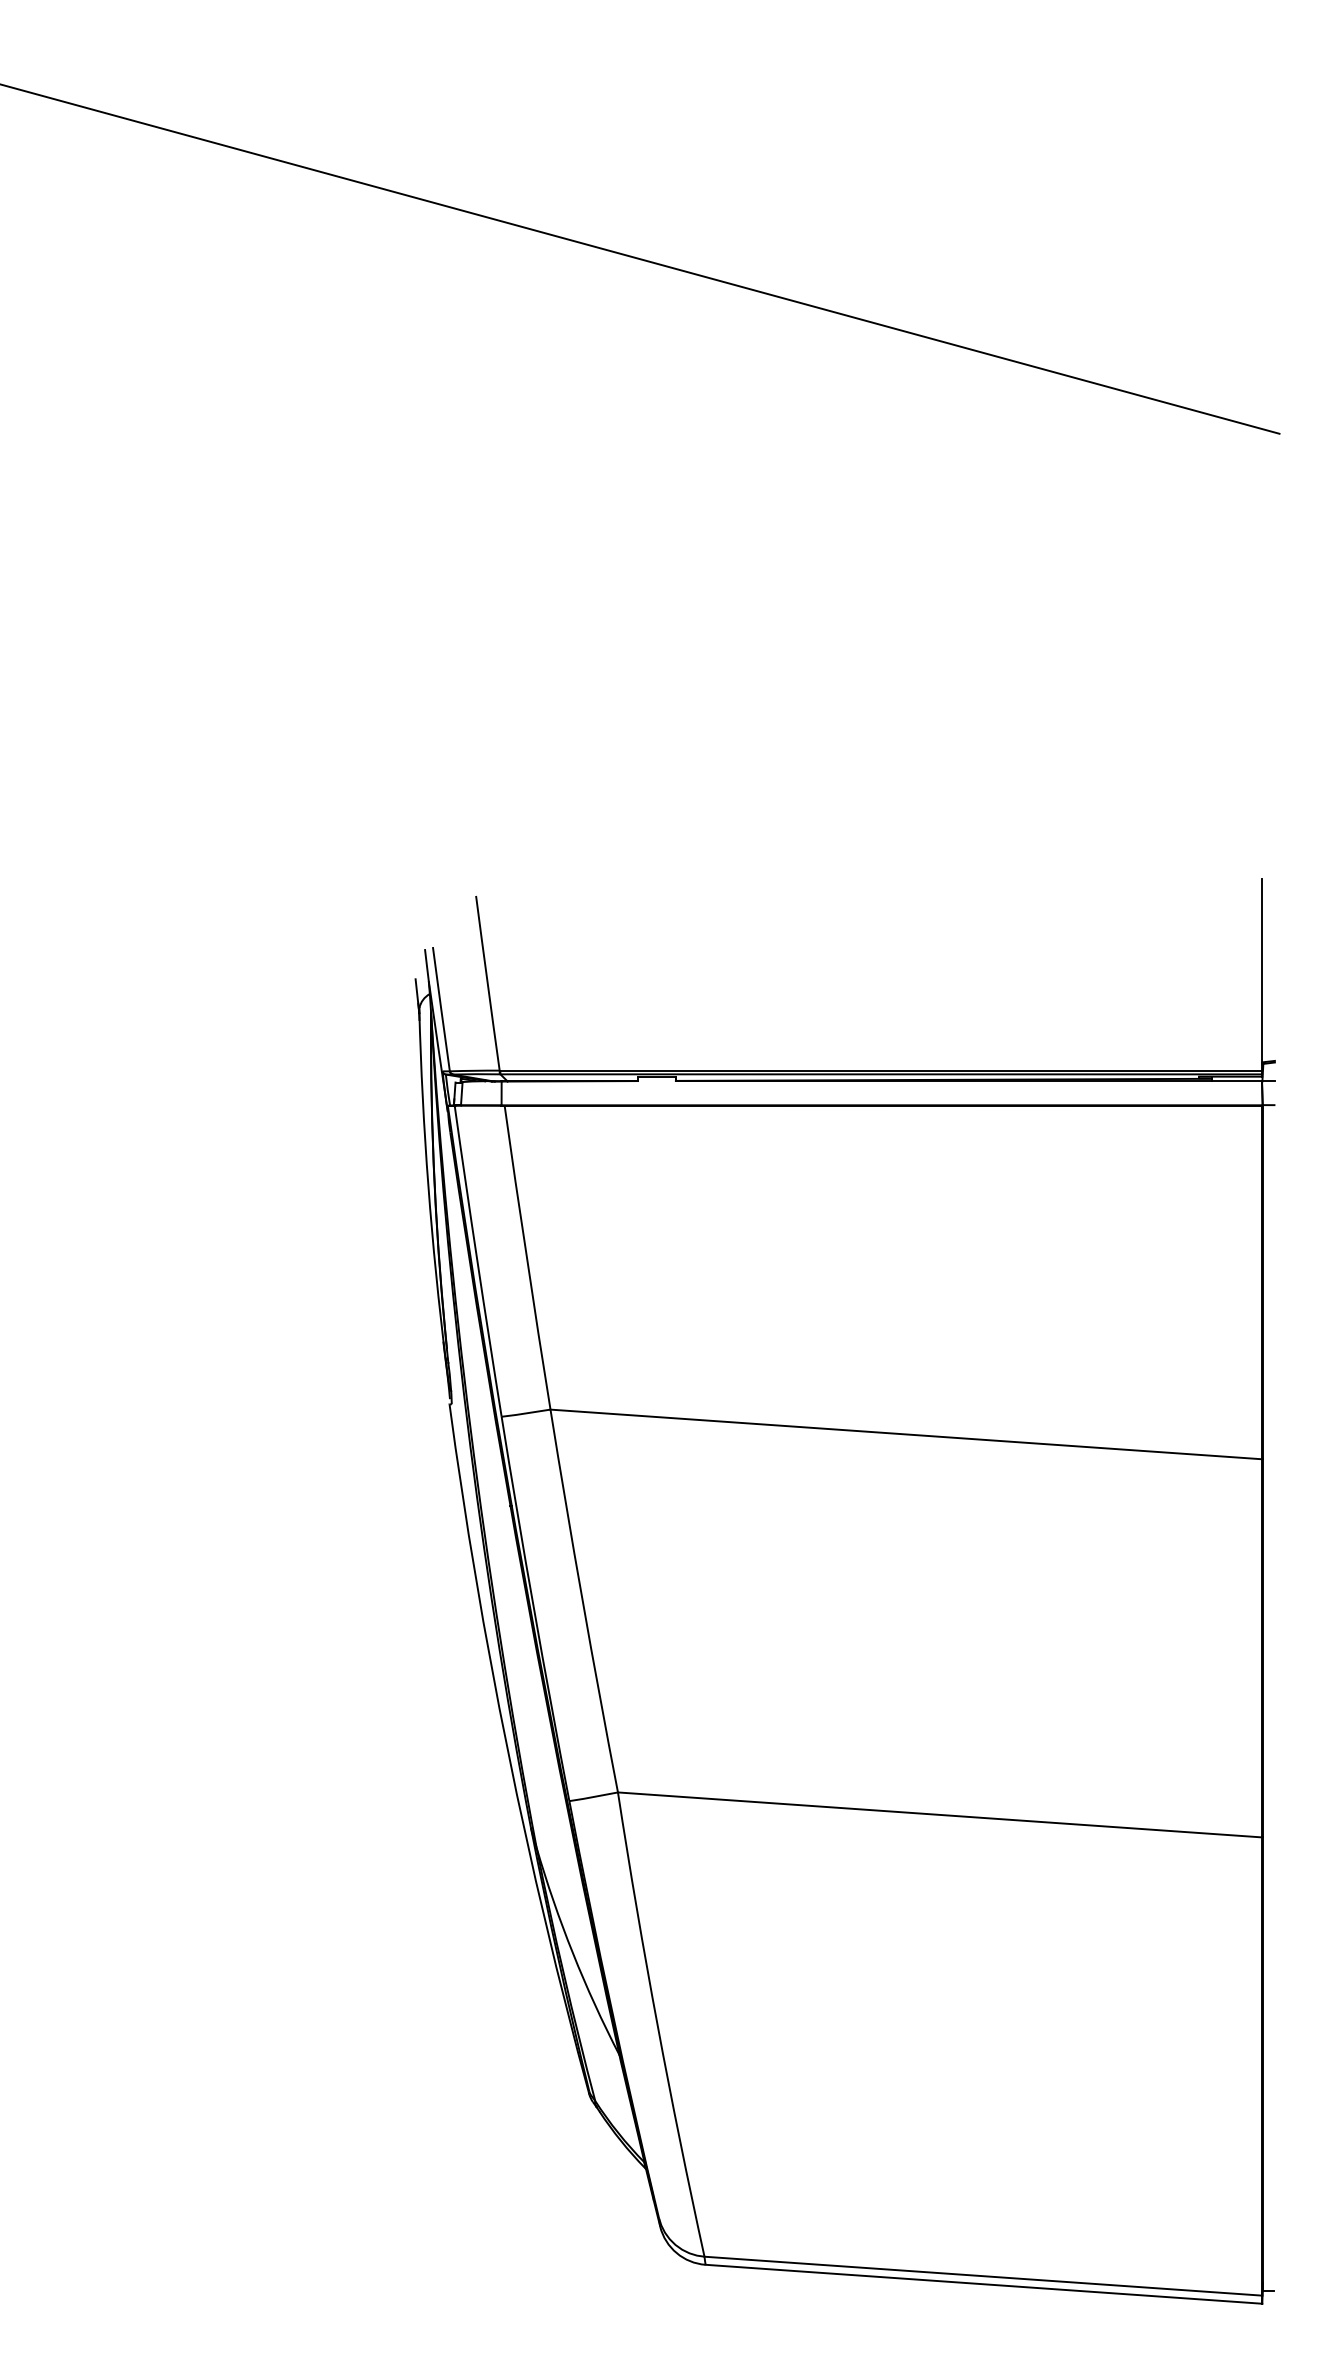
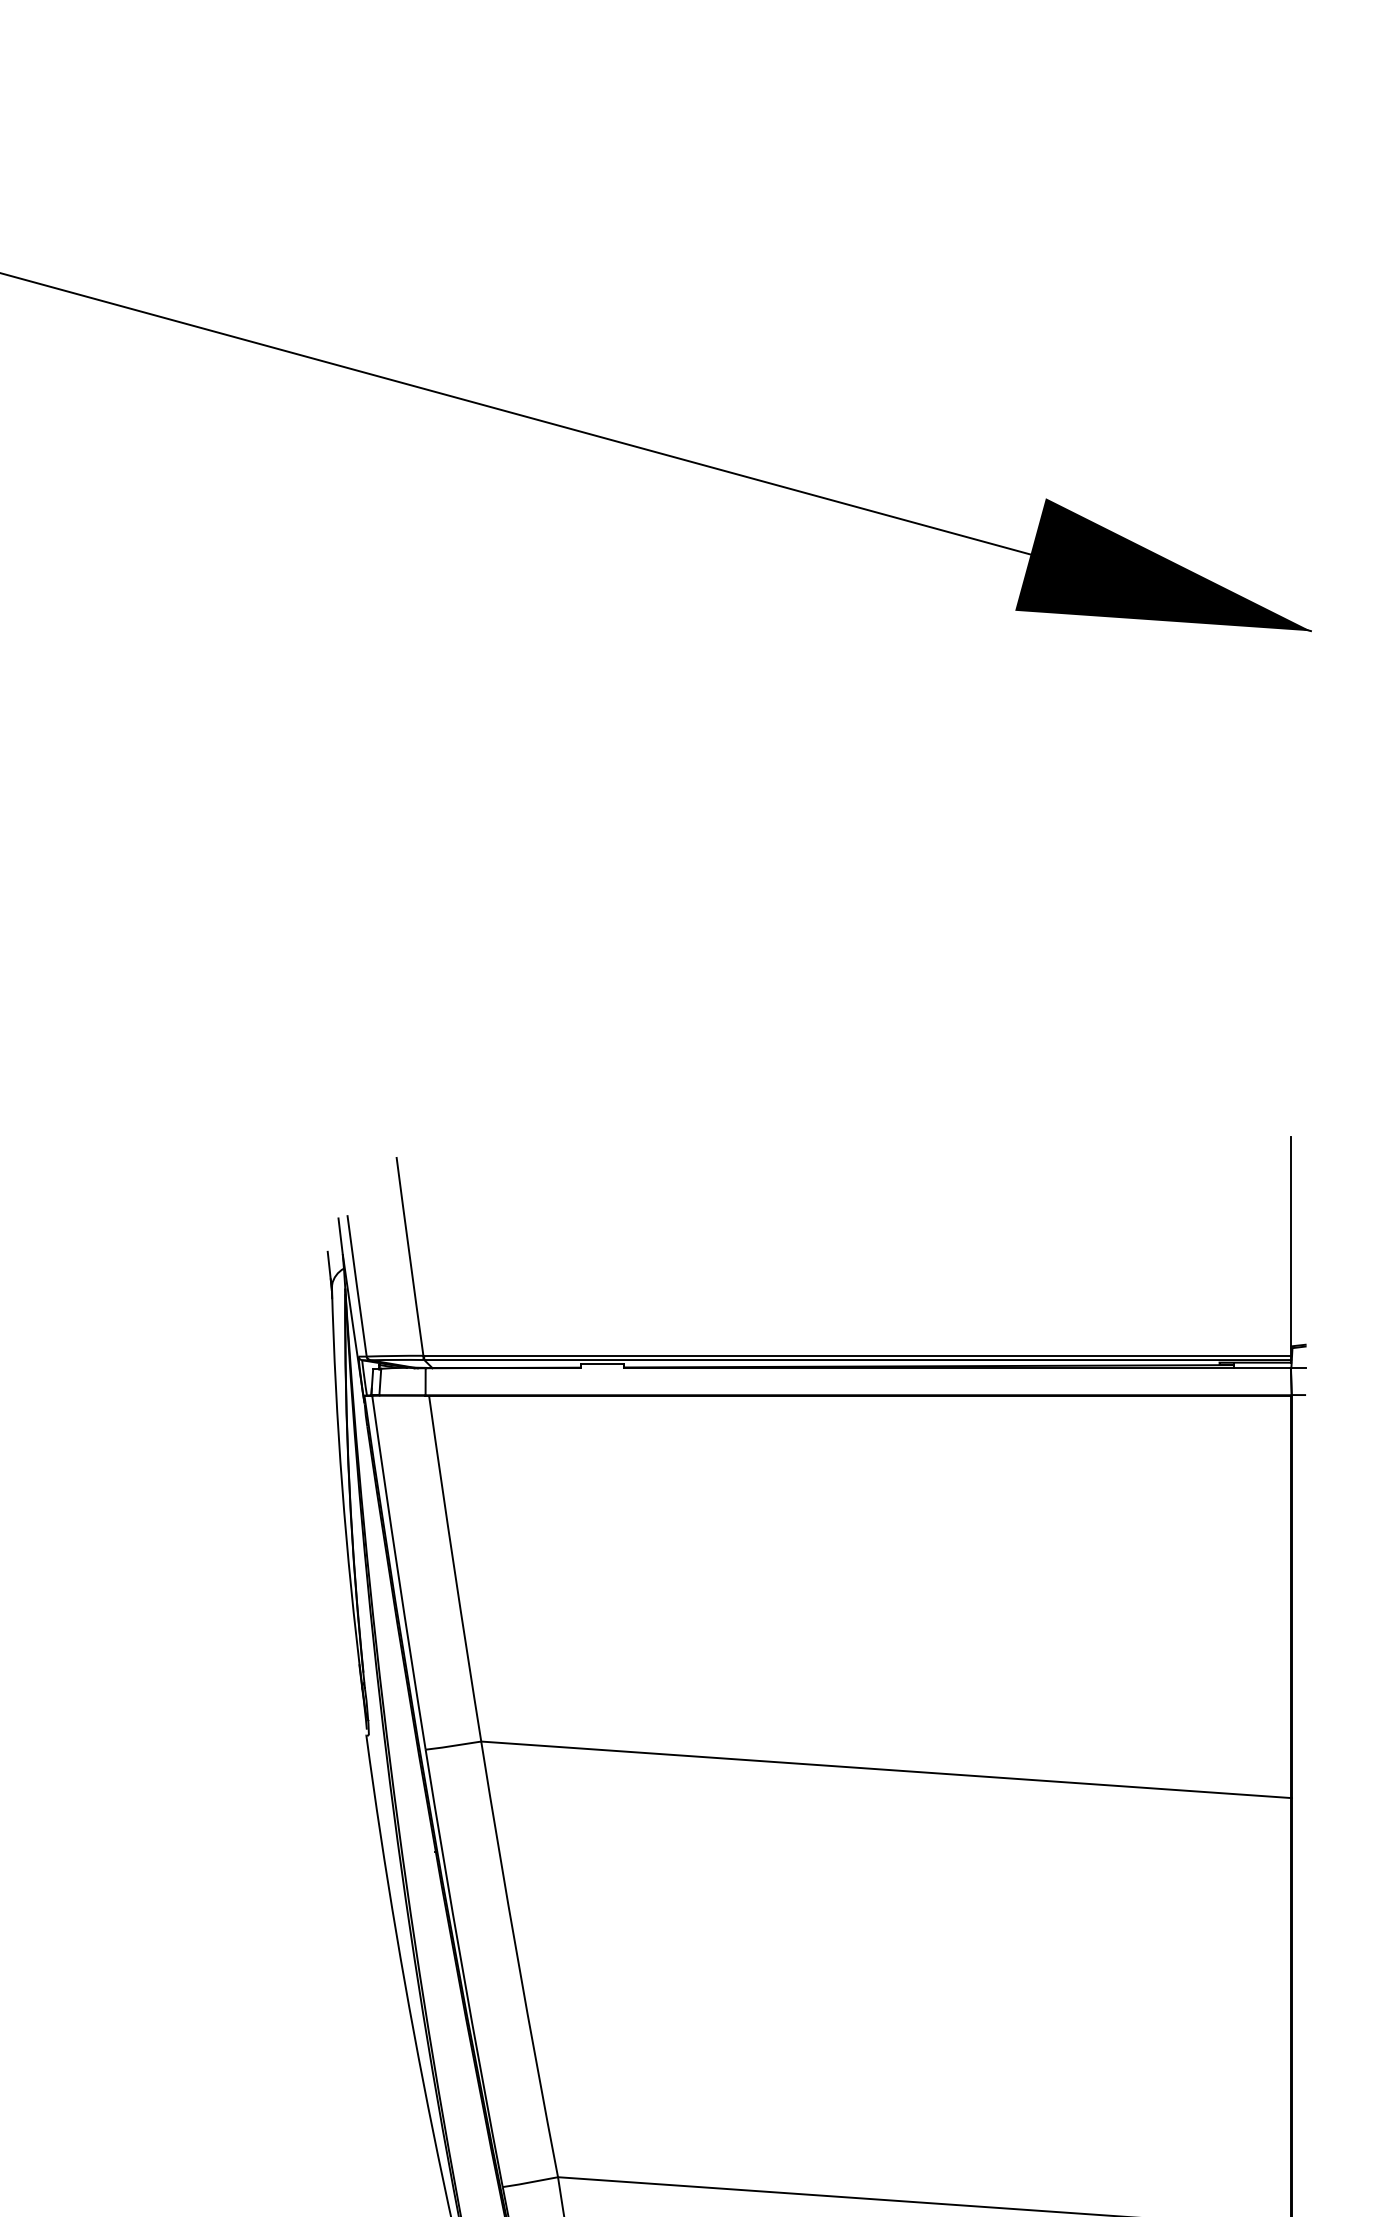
fill: (1149, 375) -> (1162, 564), added

